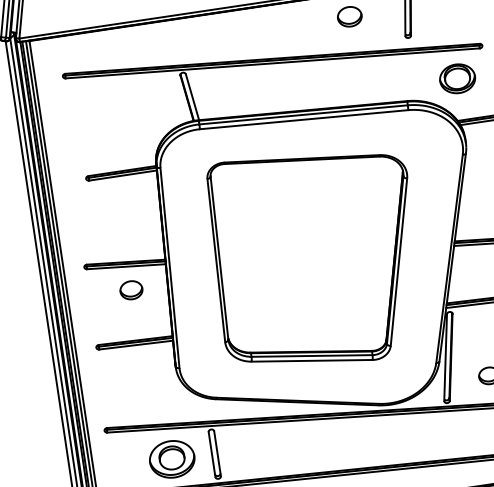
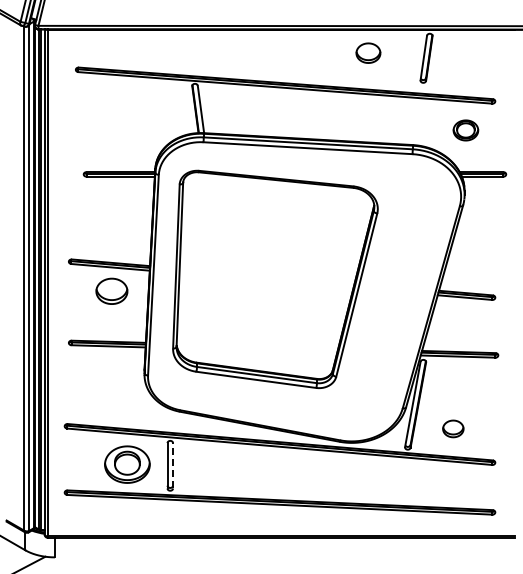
part: (457, 78) -> (465, 130), size x0.7
part: (316, 257) -> (275, 278), moved
part: (131, 290) -> (112, 291), size x1.4
line: (217, 453) -> (173, 465), solid -> dashed

